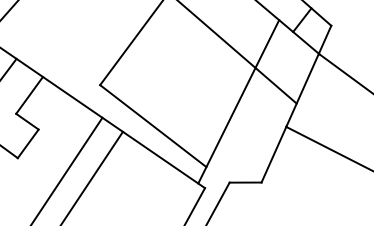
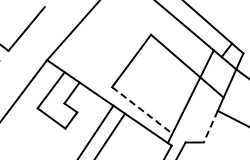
line: (153, 126) -> (142, 110), solid -> dashed
line: (273, 156) -> (210, 127), solid -> dashed

